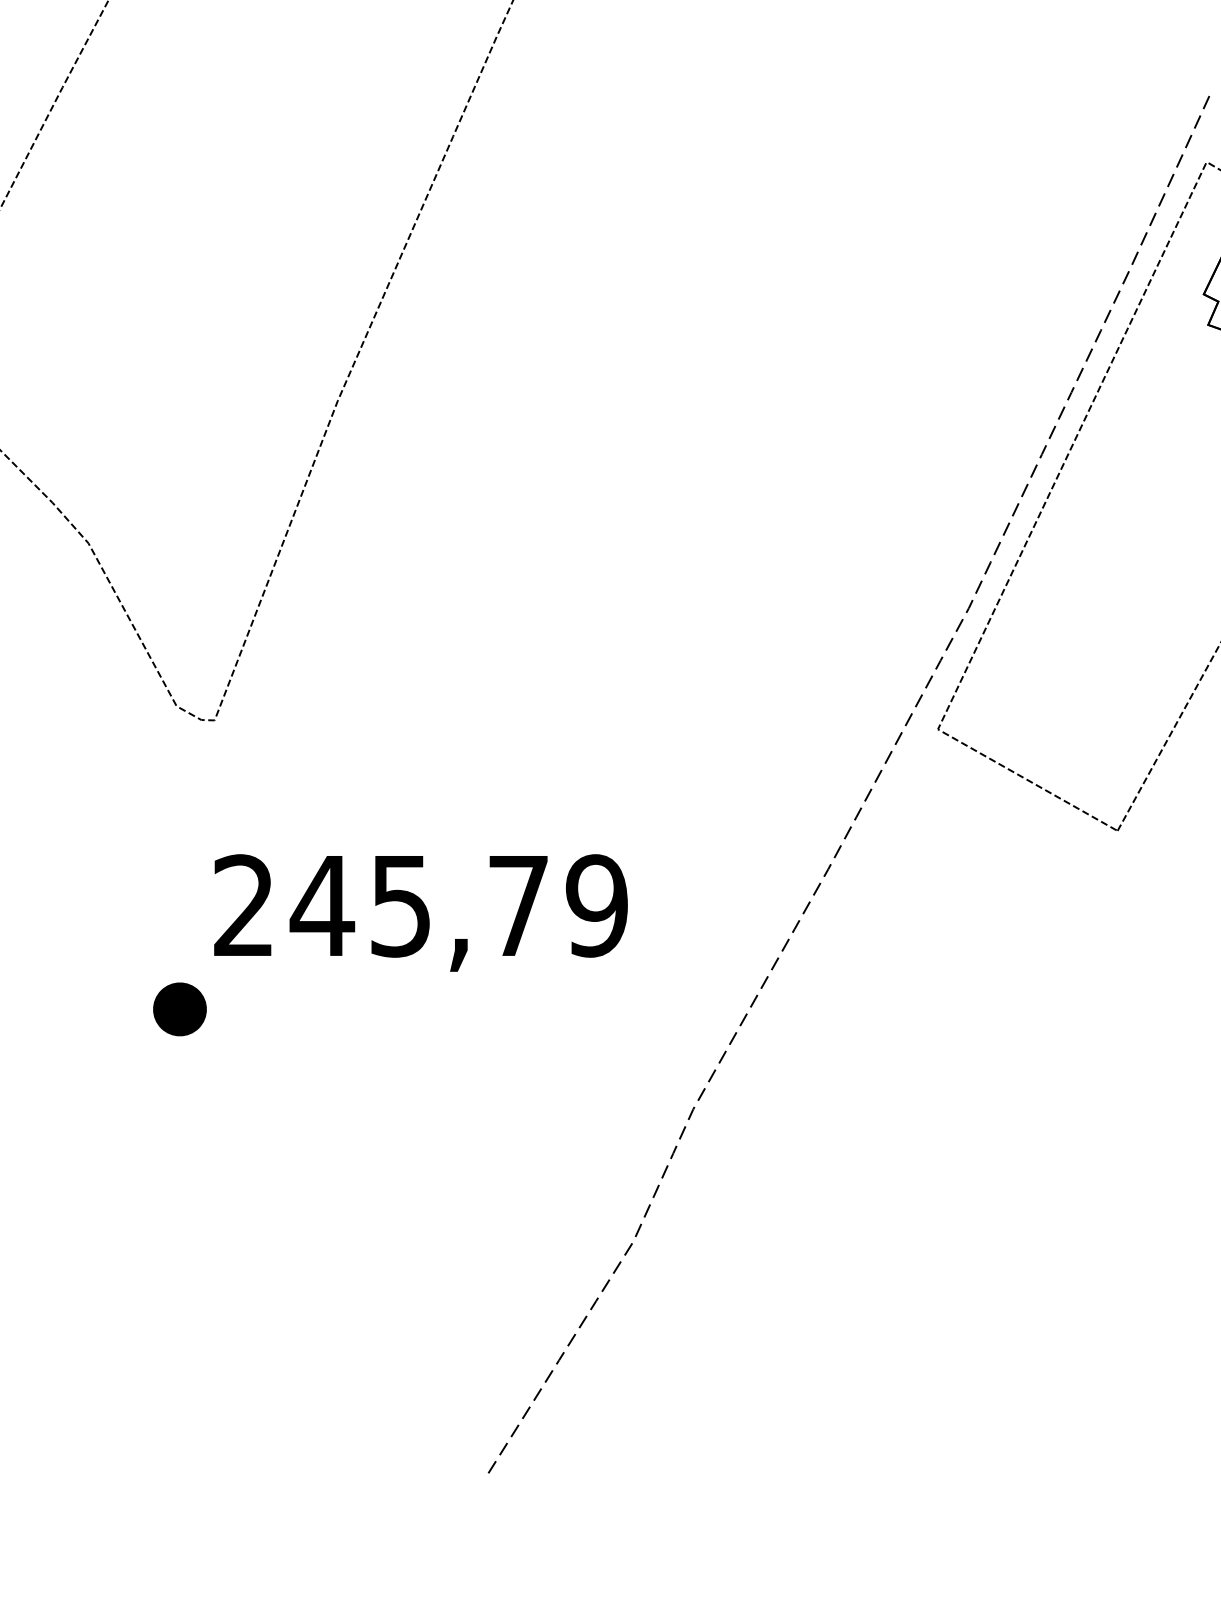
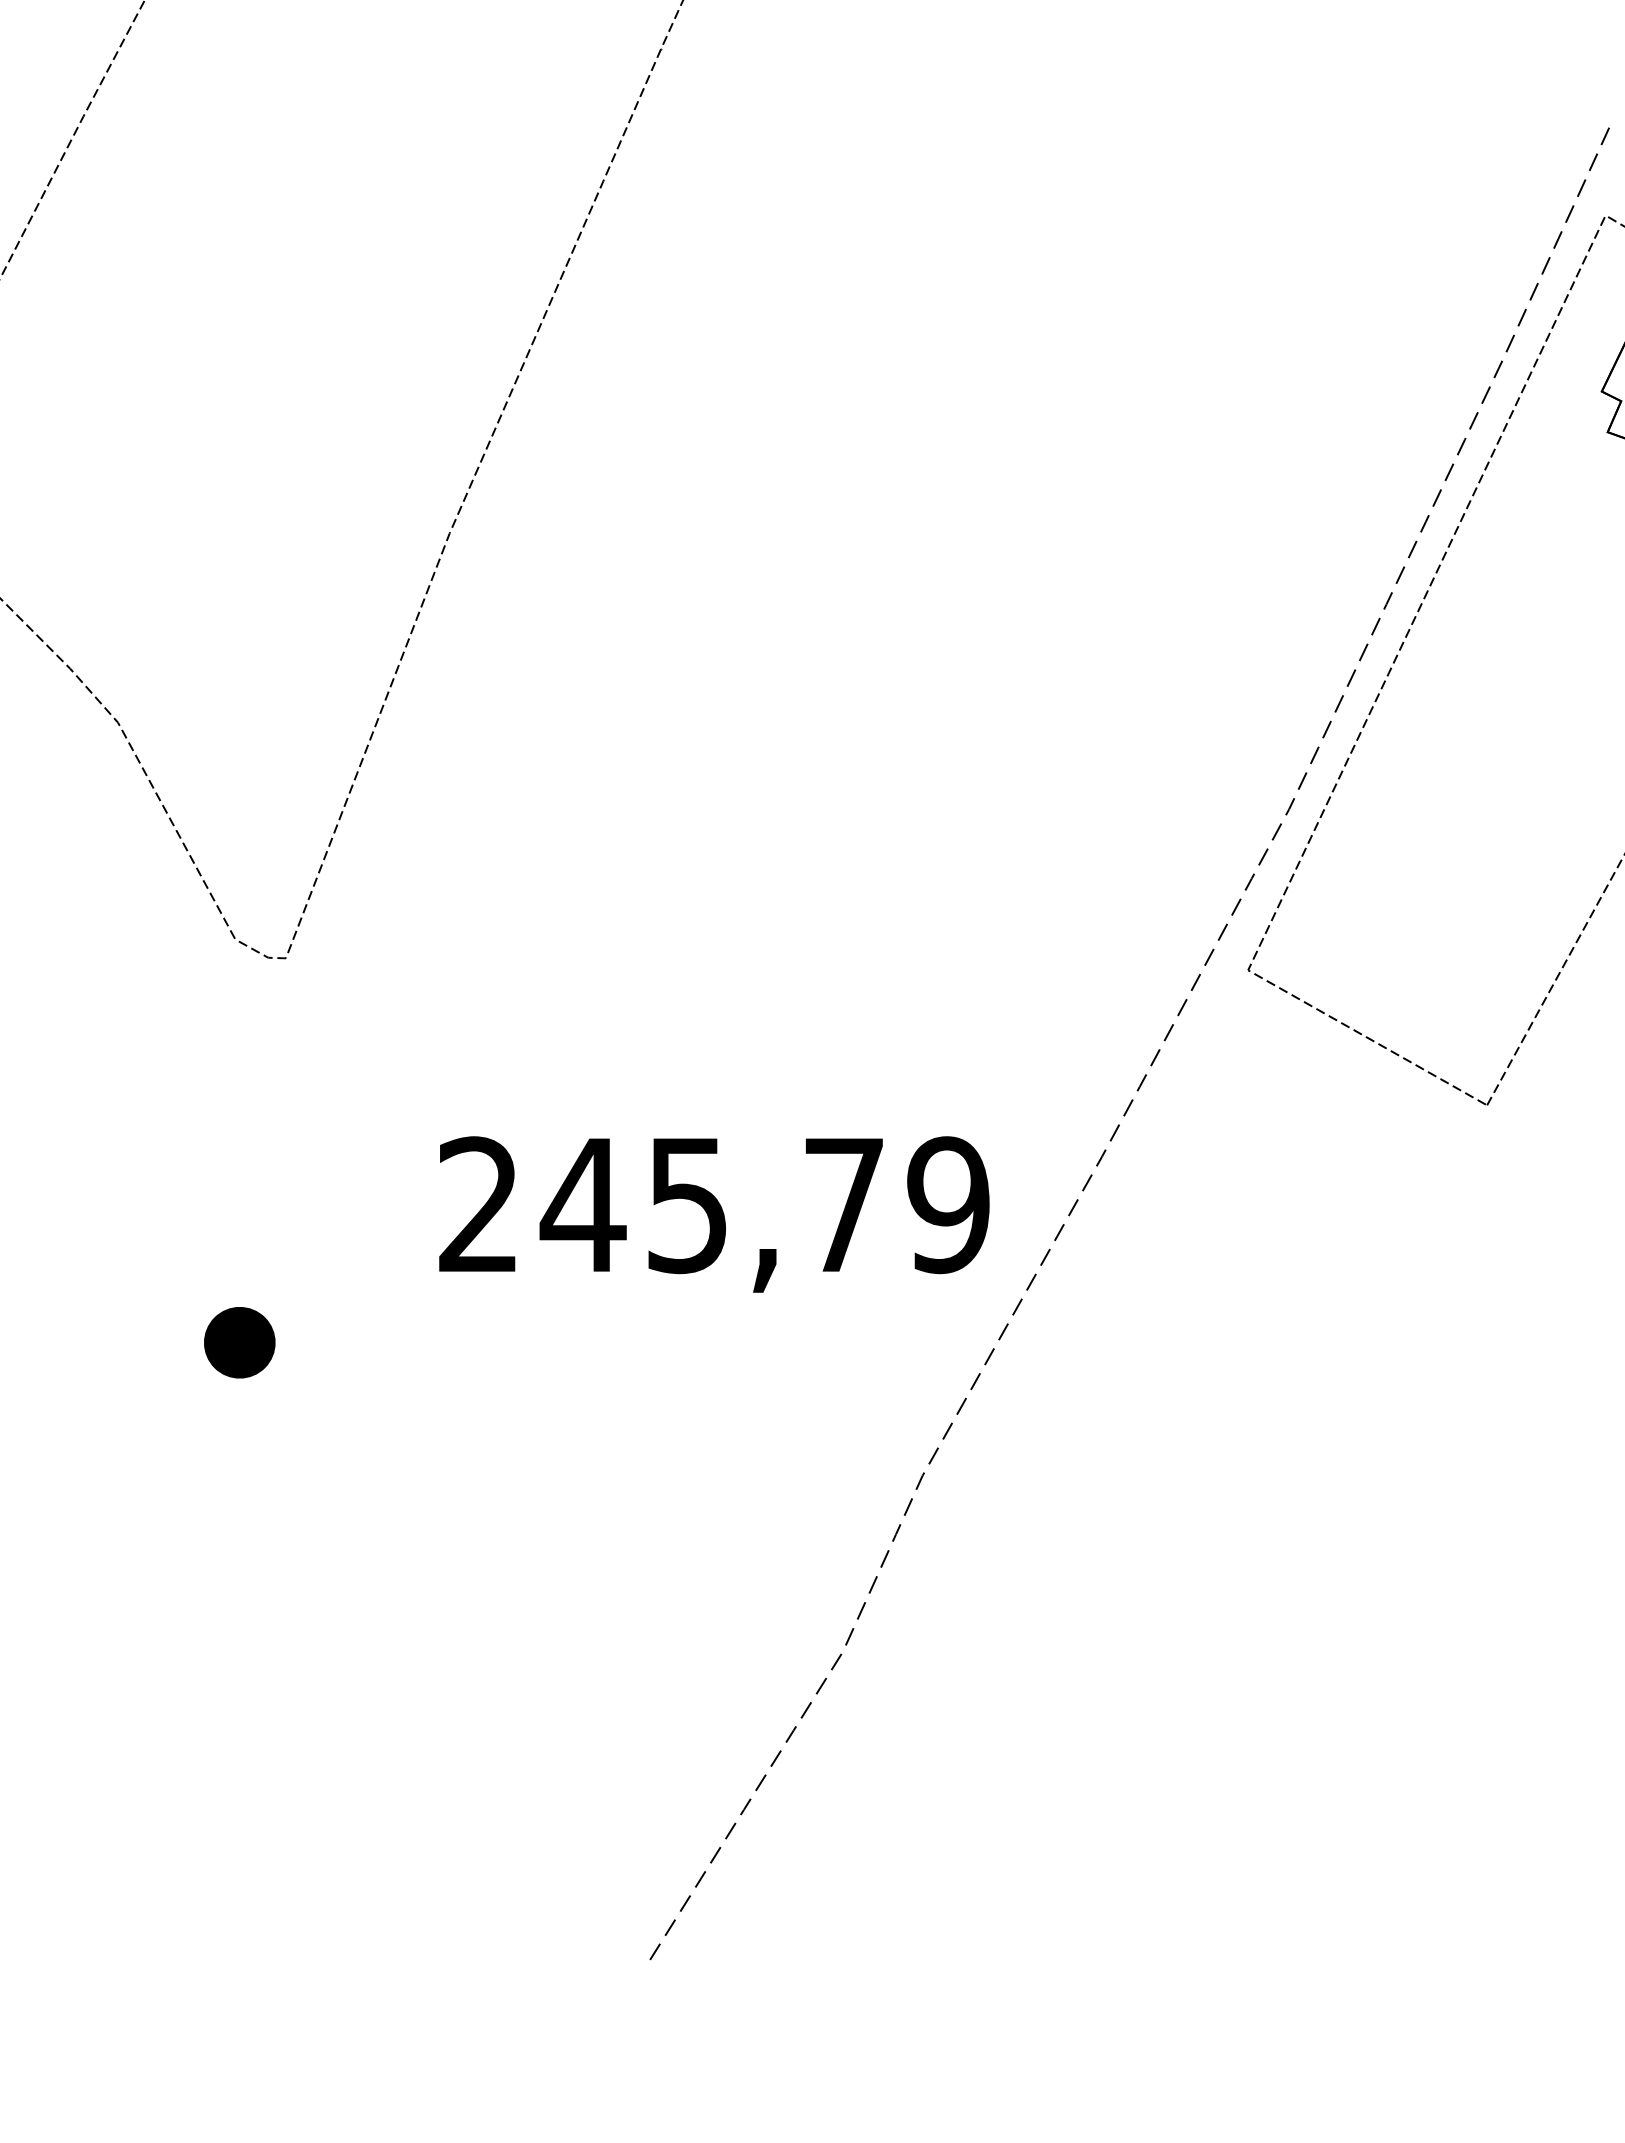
text: (421, 912) -> (714, 1214), moved

